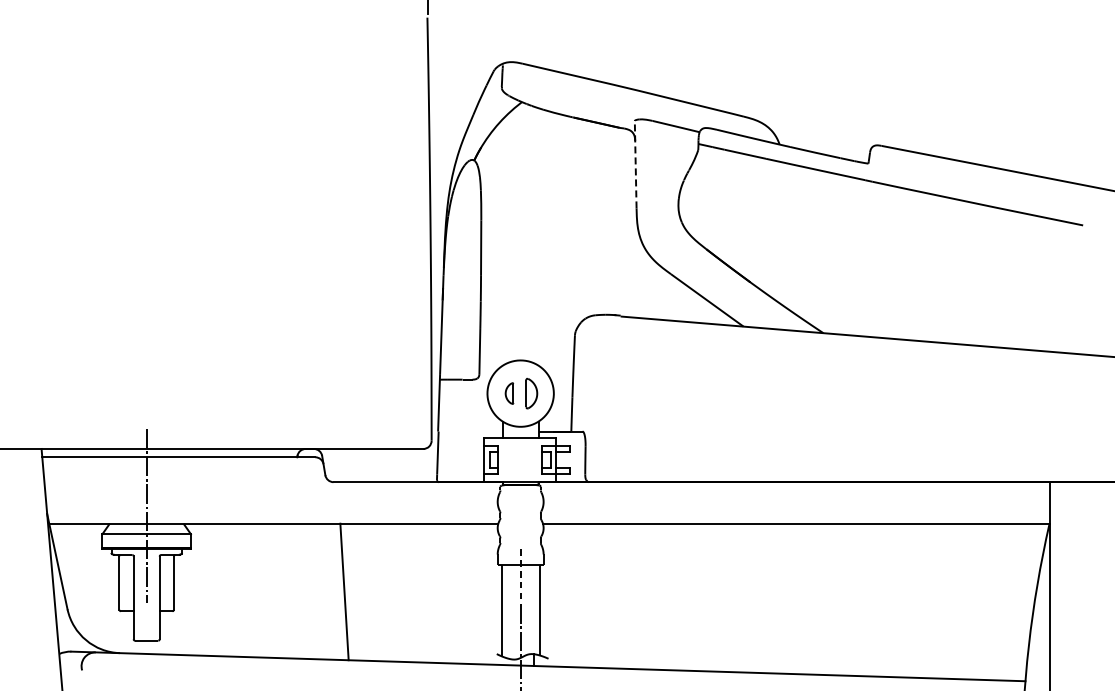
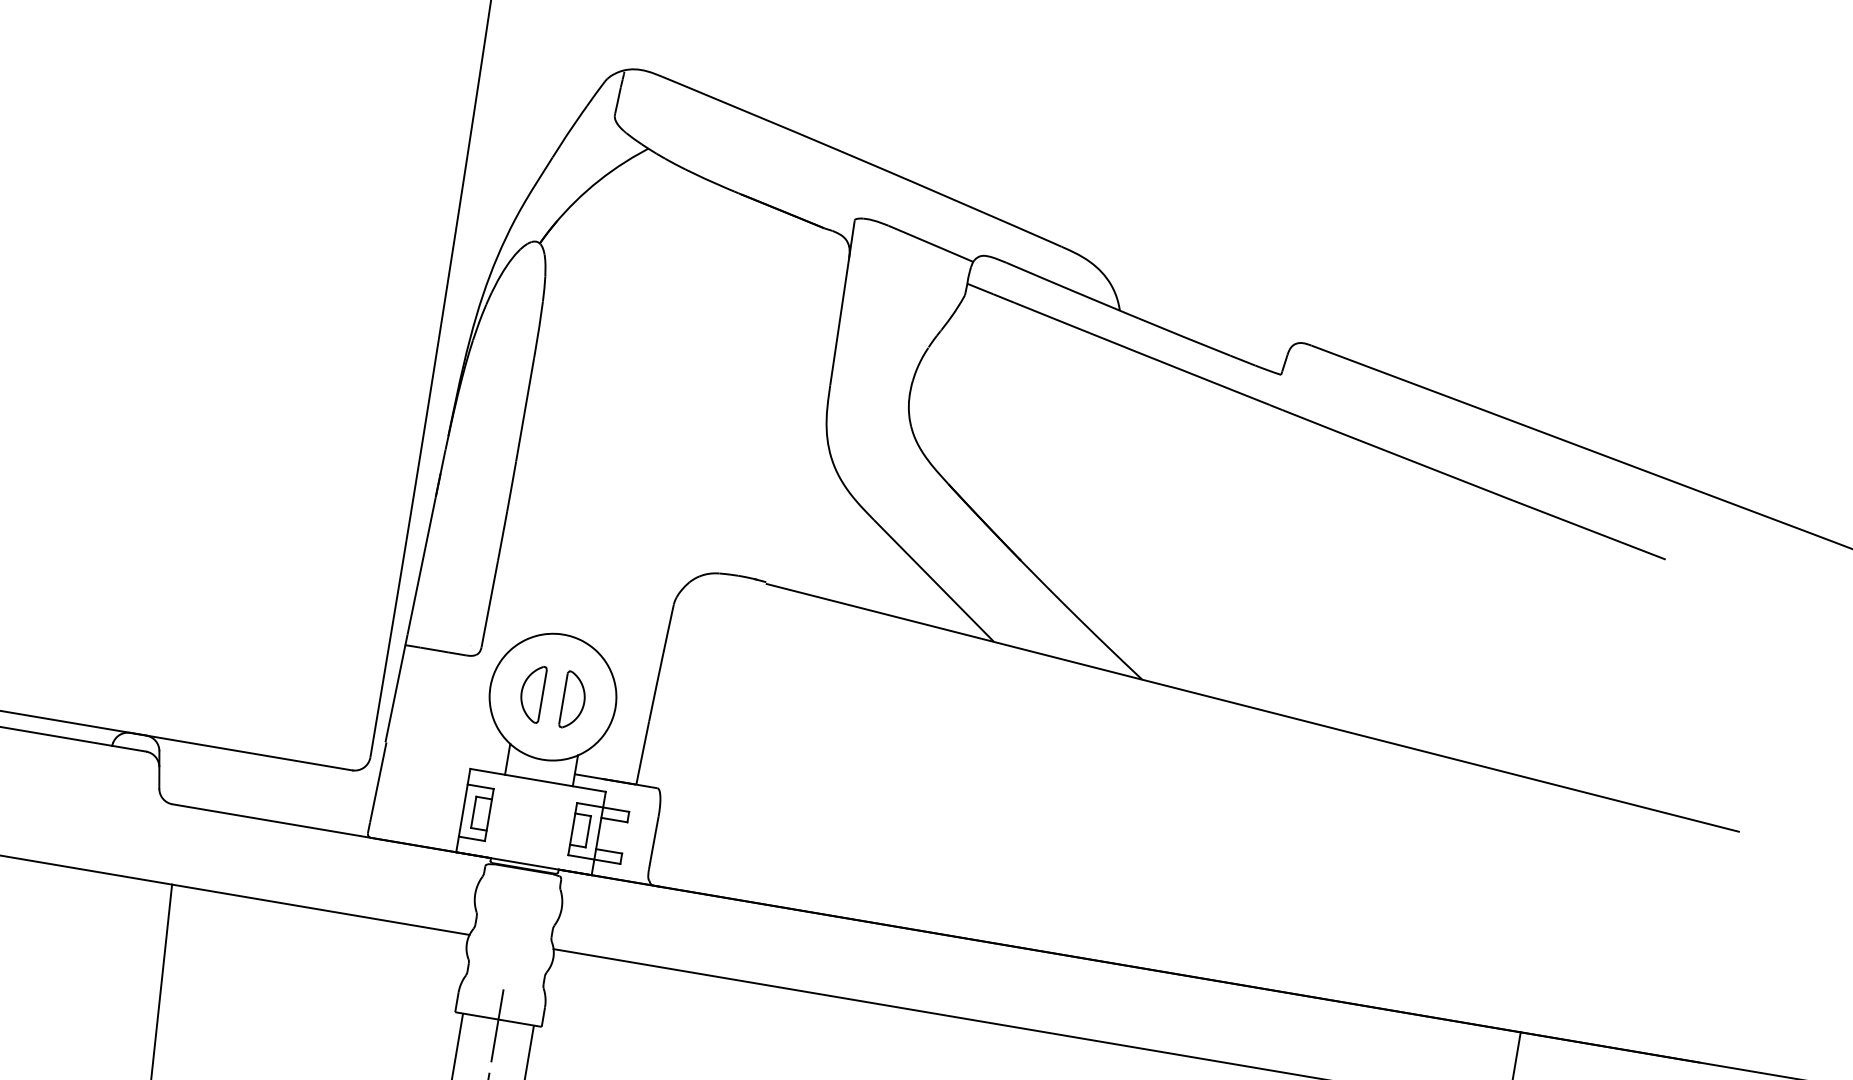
line: (635, 164) -> (842, 302), dashed -> solid
part: (509, 393) -> (532, 693), size x1.43
line: (520, 568) -> (497, 1026), dashed -> solid

